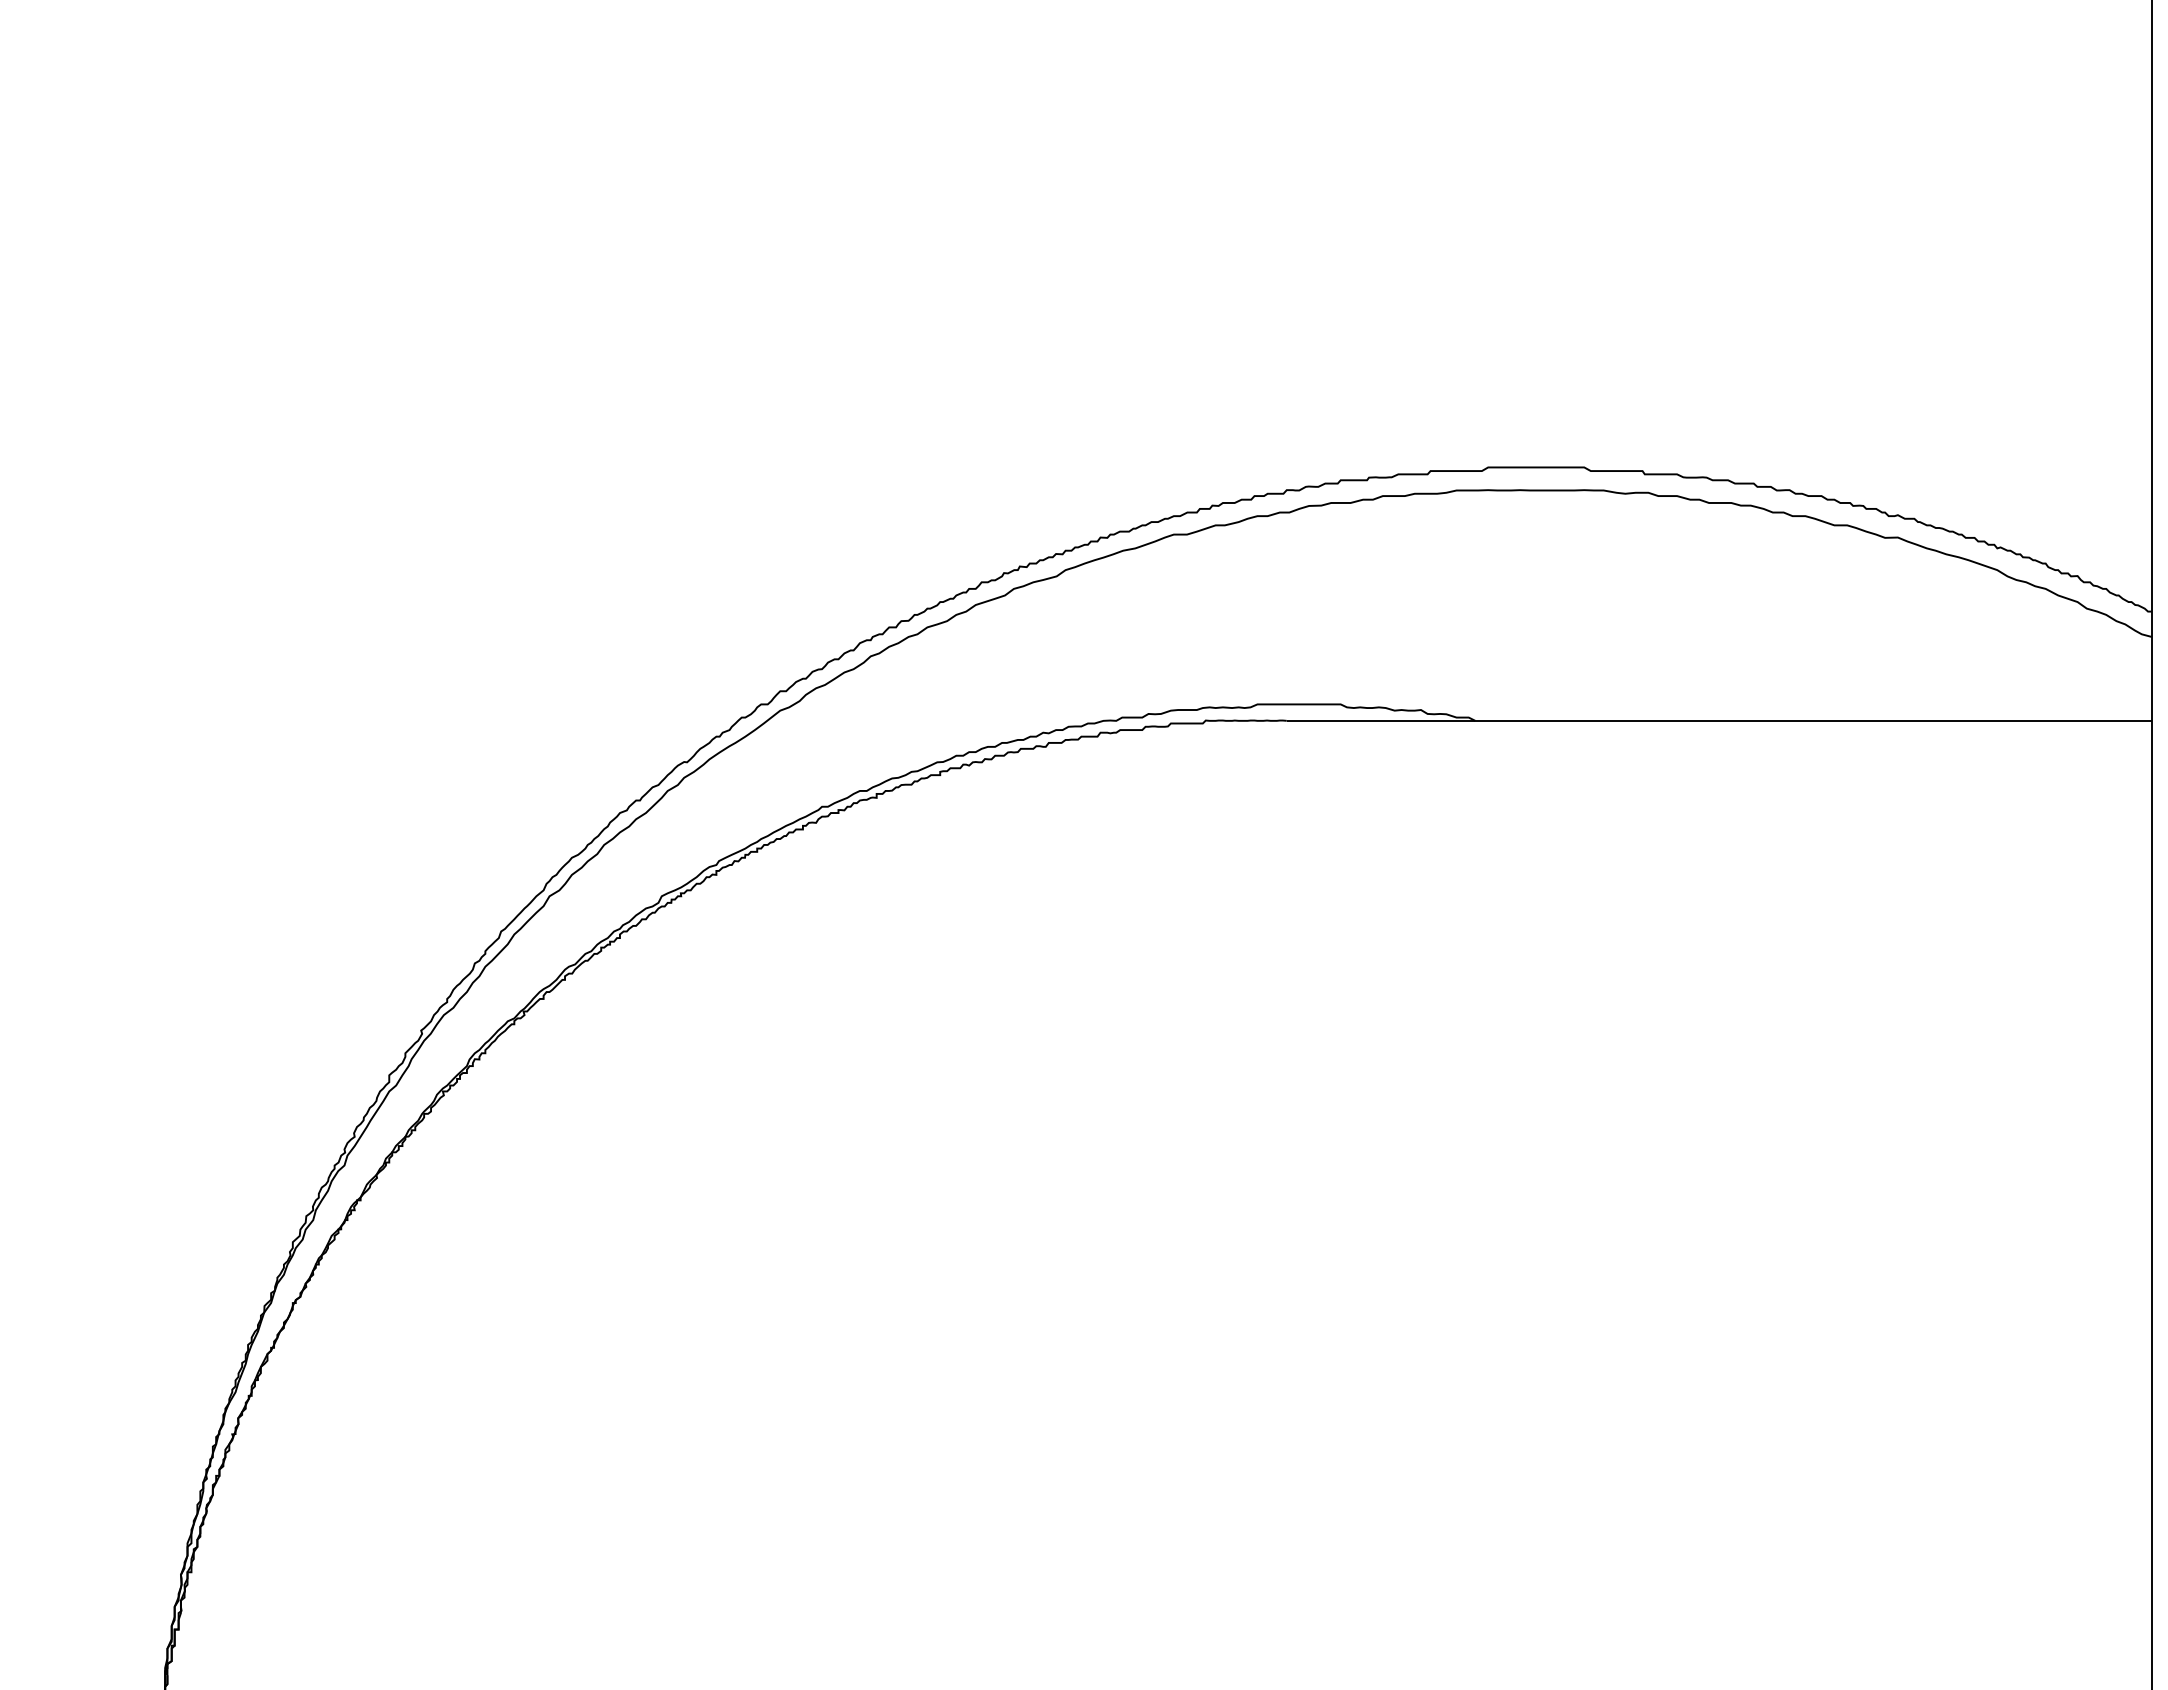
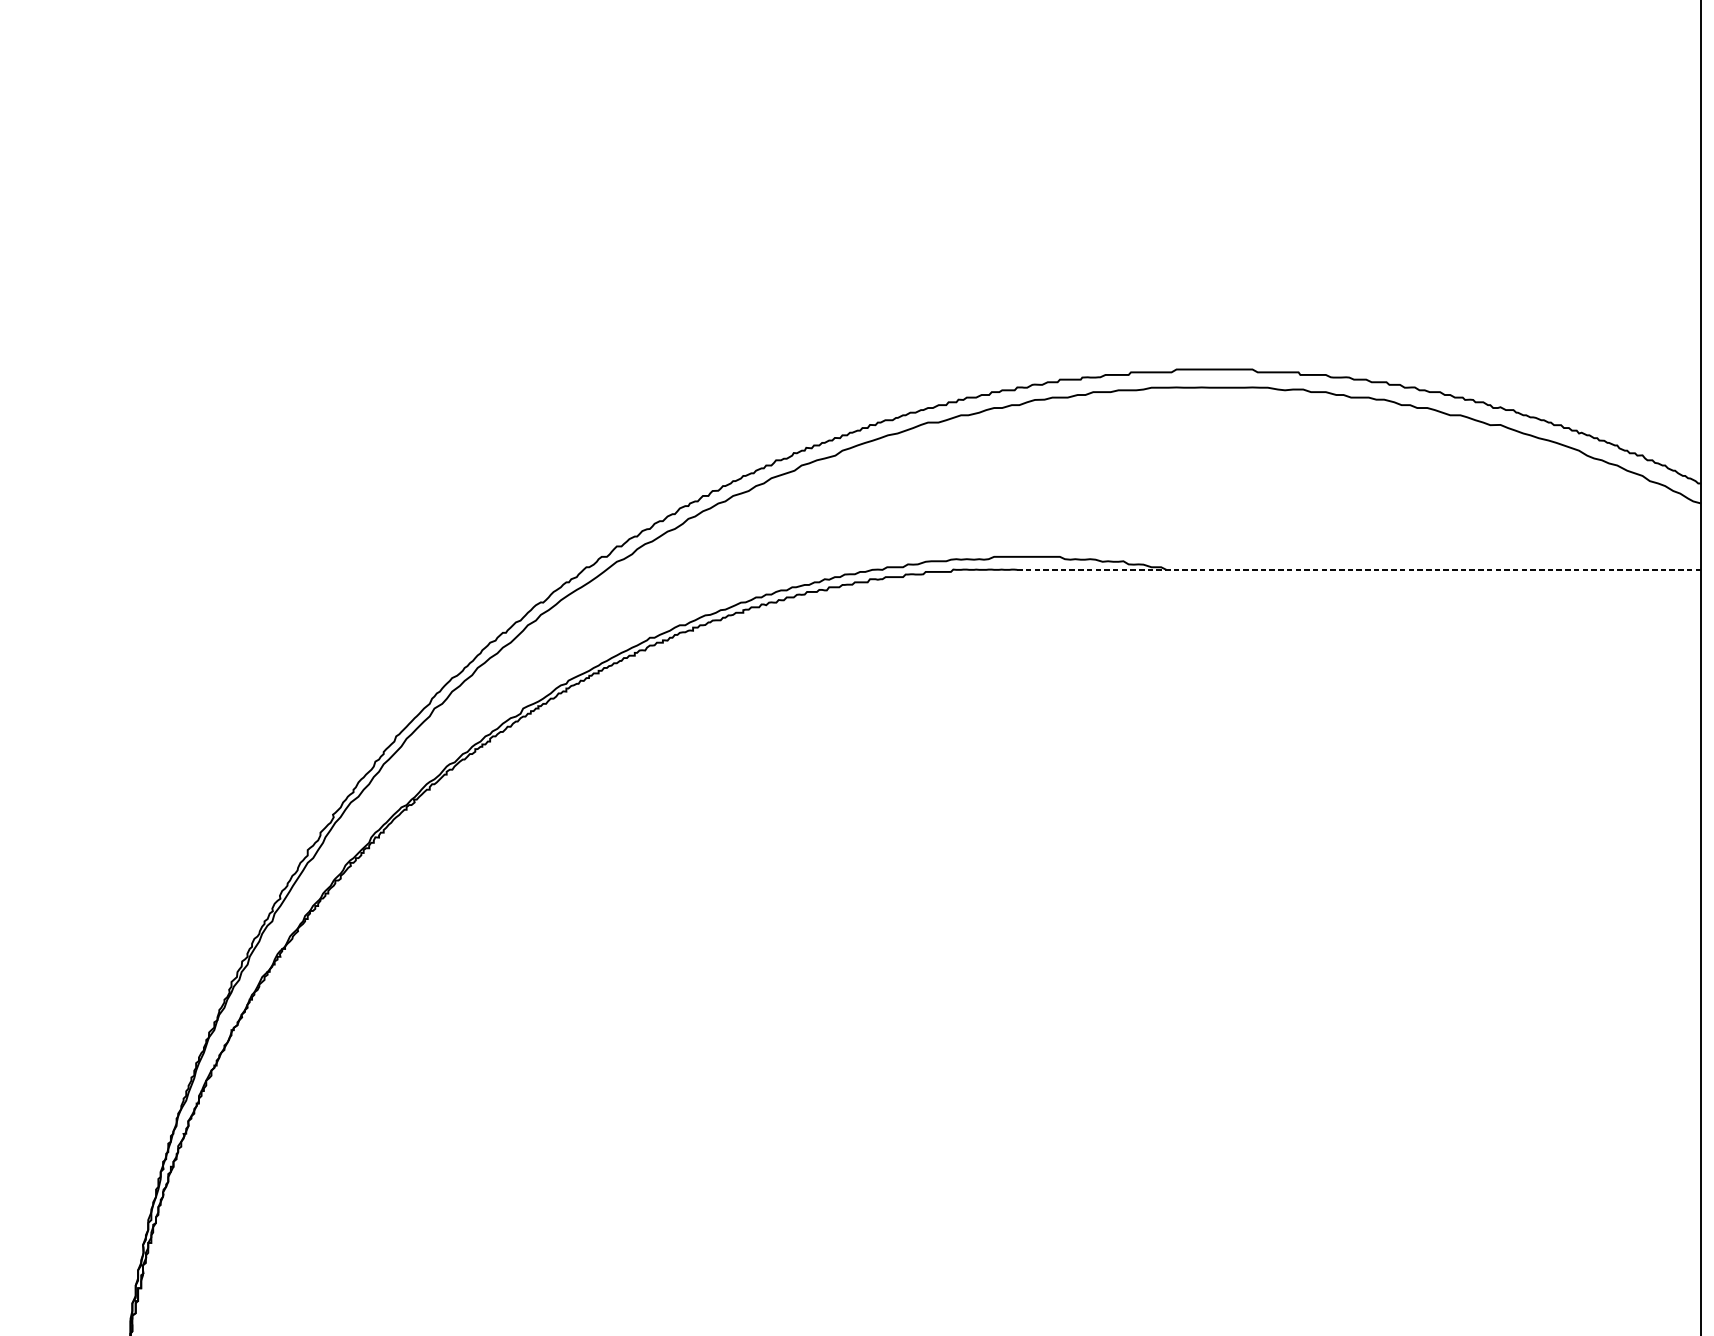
line: (1718, 720) -> (1358, 569), solid -> dashed

